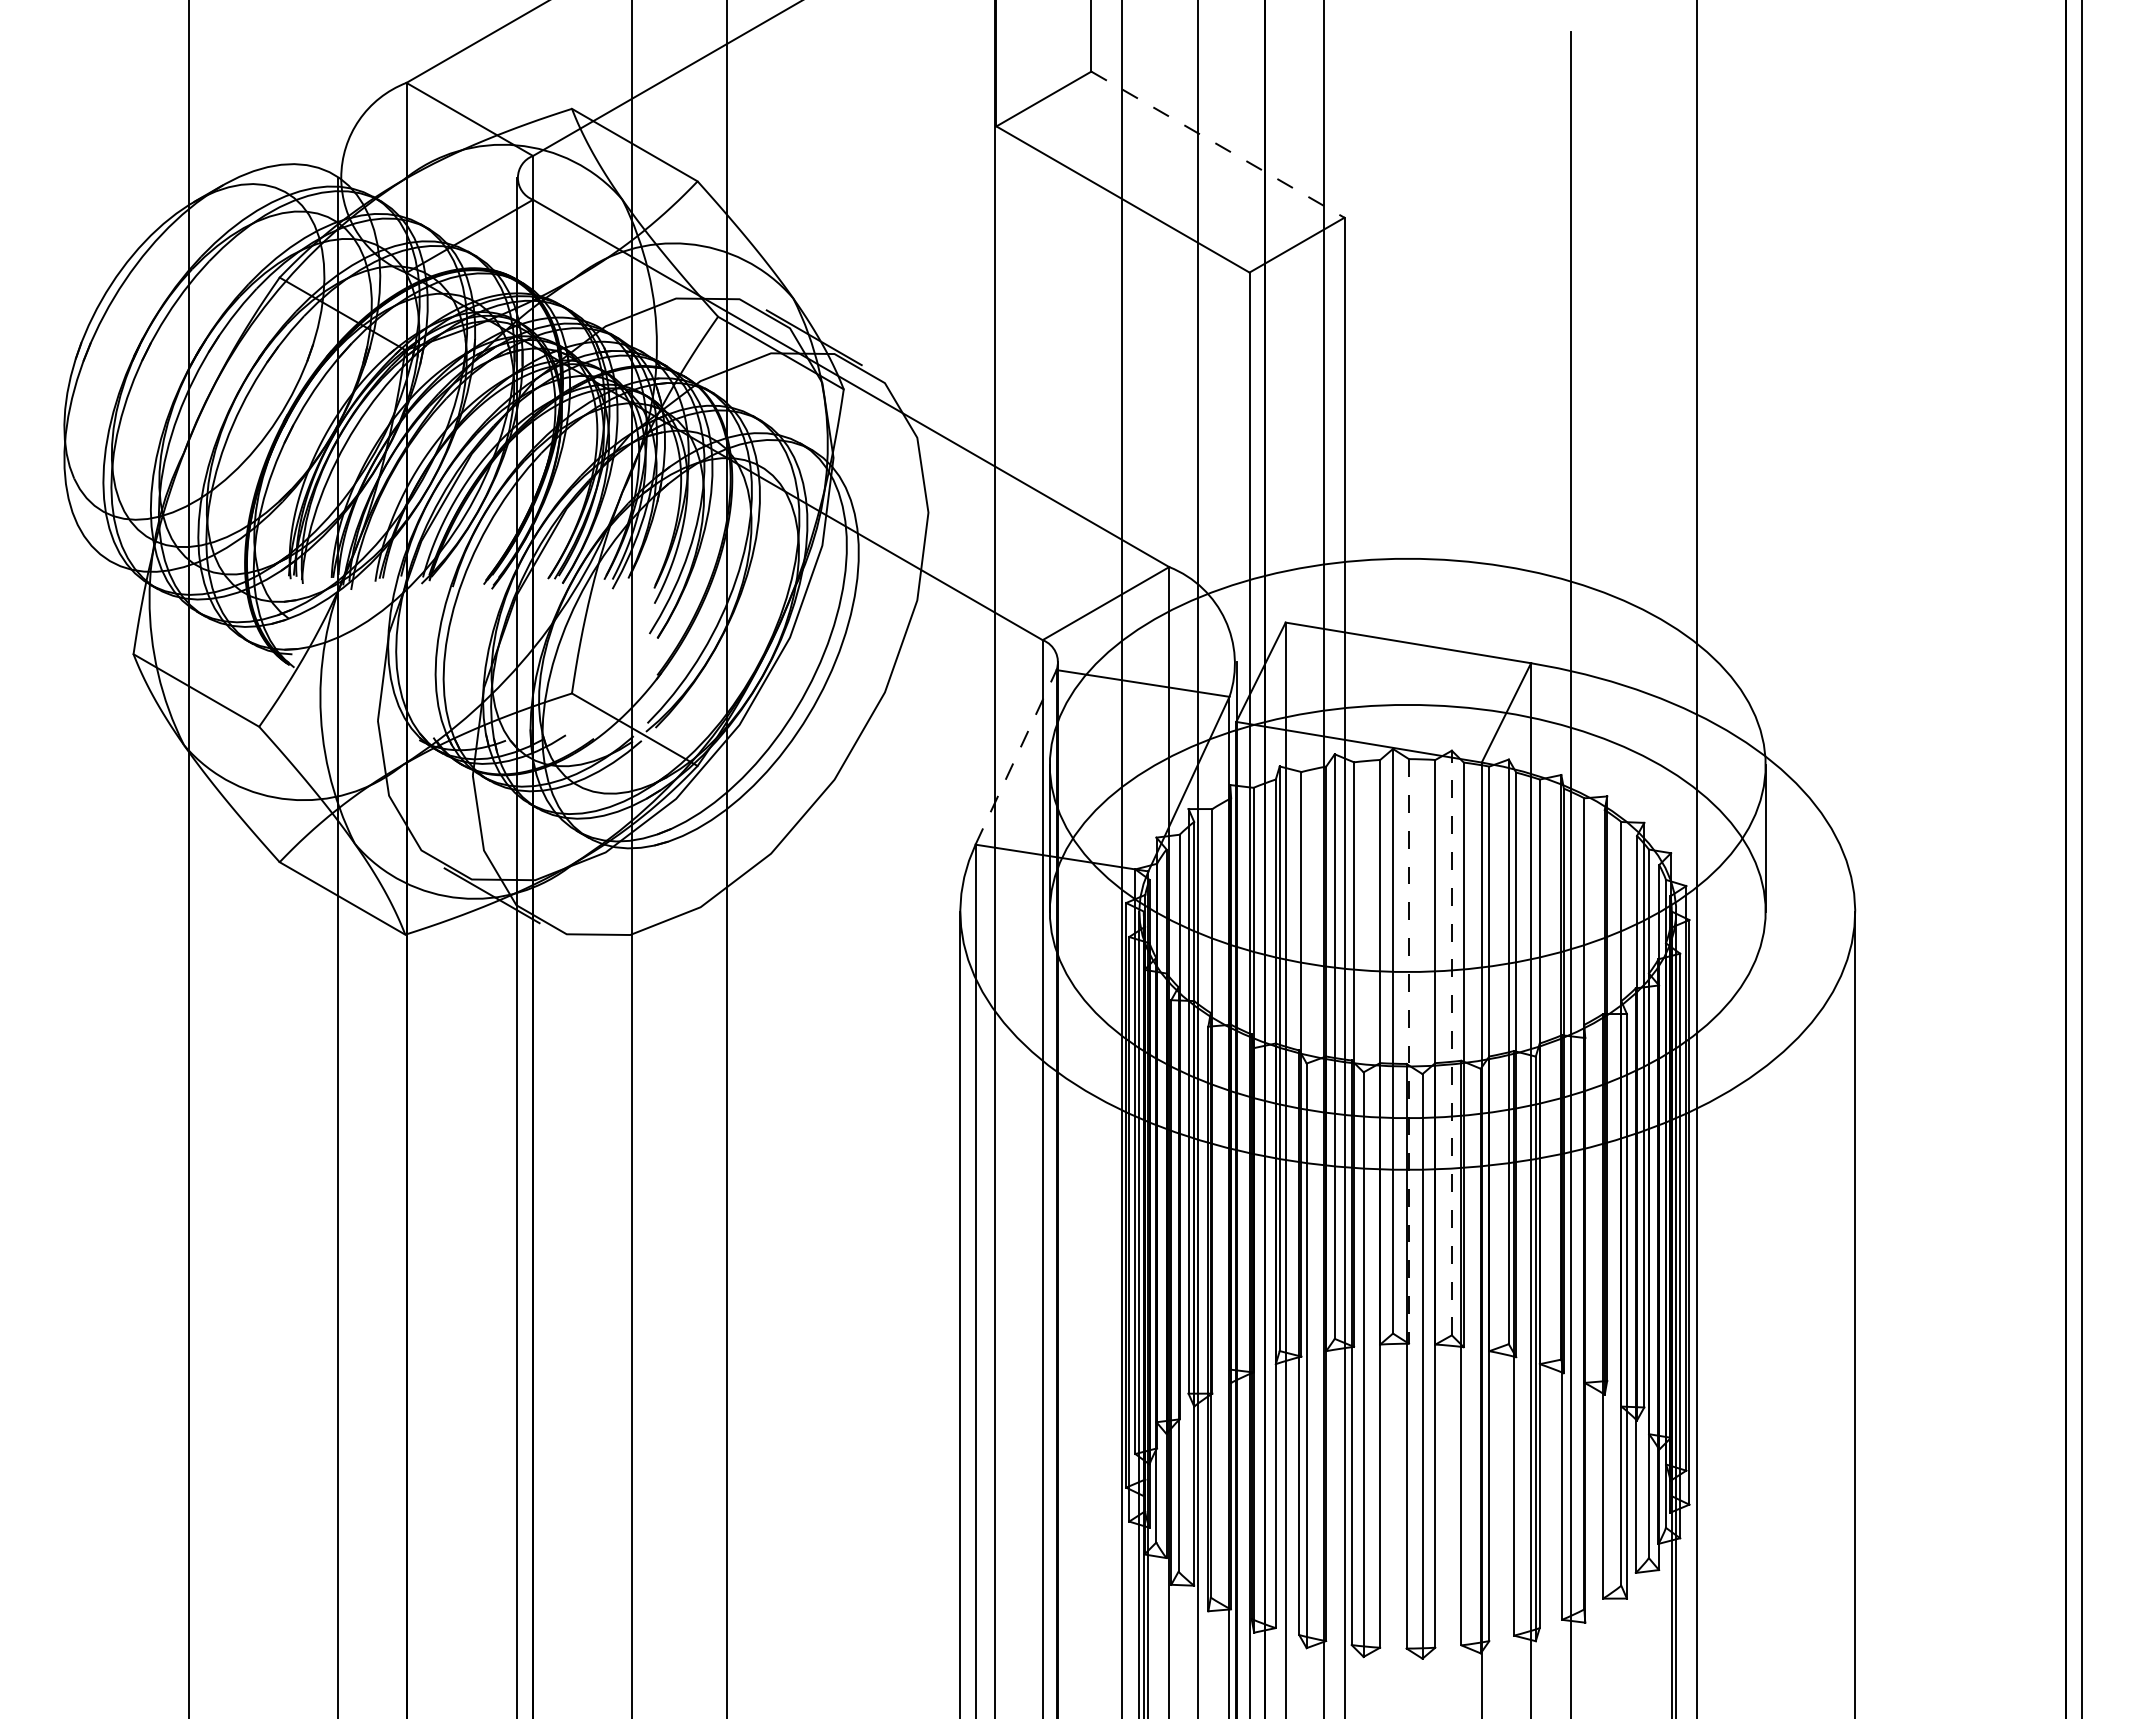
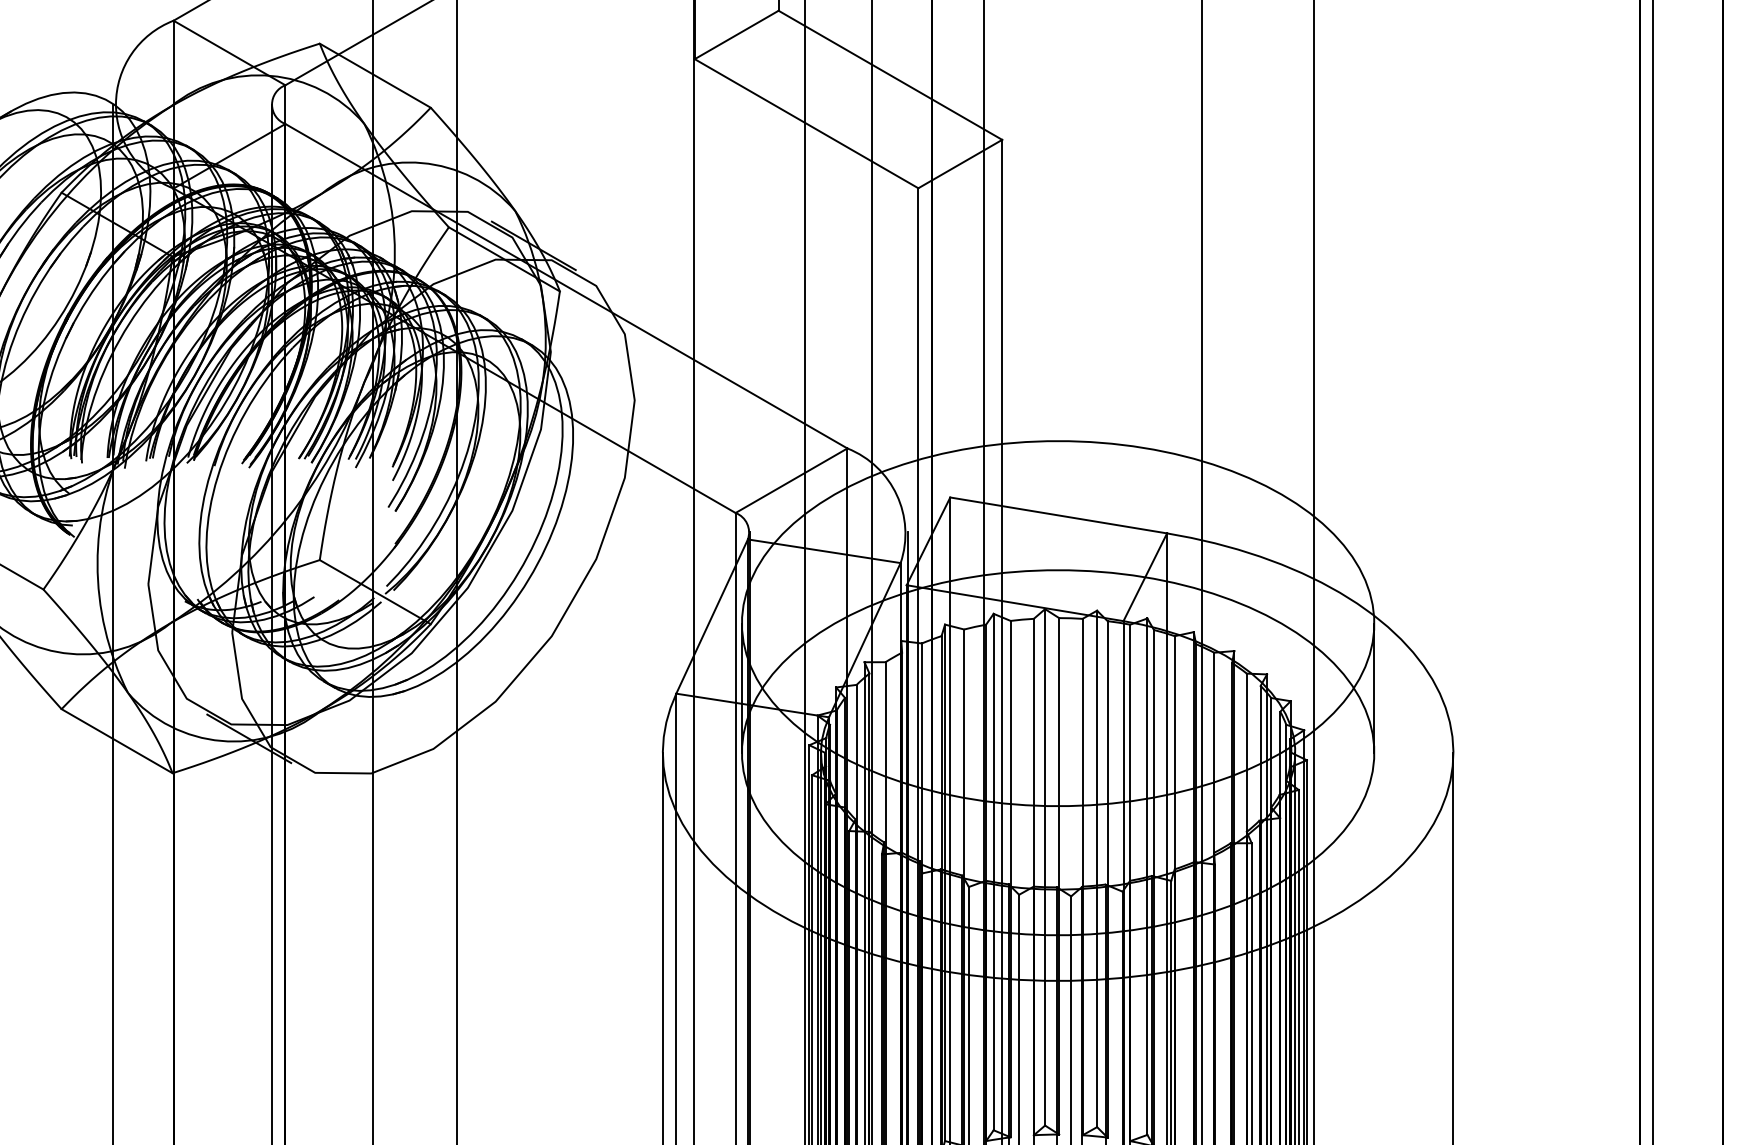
line: (1218, 144) -> (890, 75), dashed -> solid
line: (1016, 756) -> (712, 615), dashed -> solid
line: (1451, 1042) -> (1096, 868), dashed -> solid
line: (1408, 1051) -> (1058, 876), dashed -> solid

